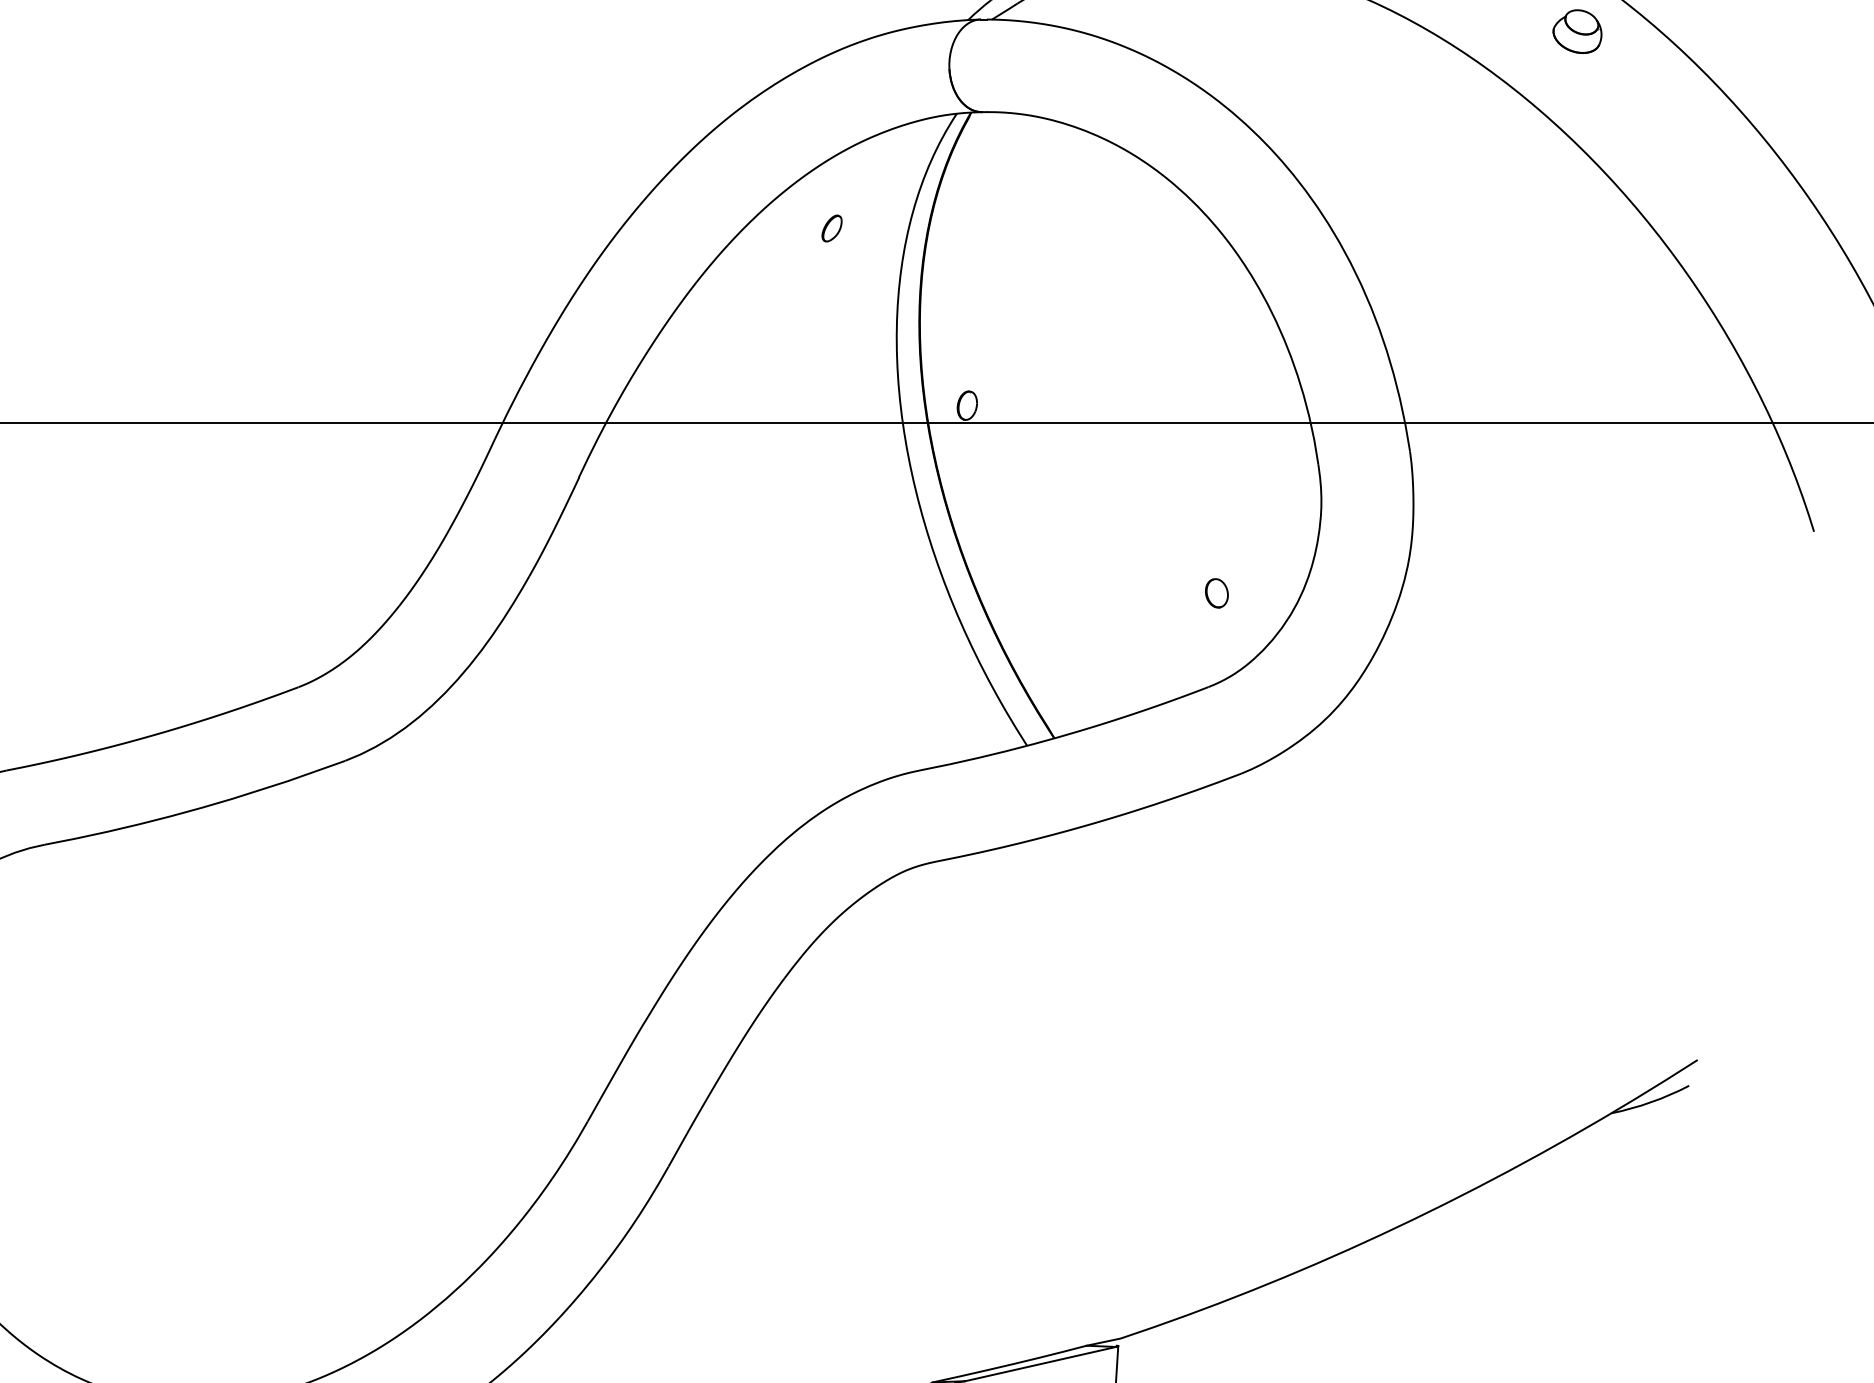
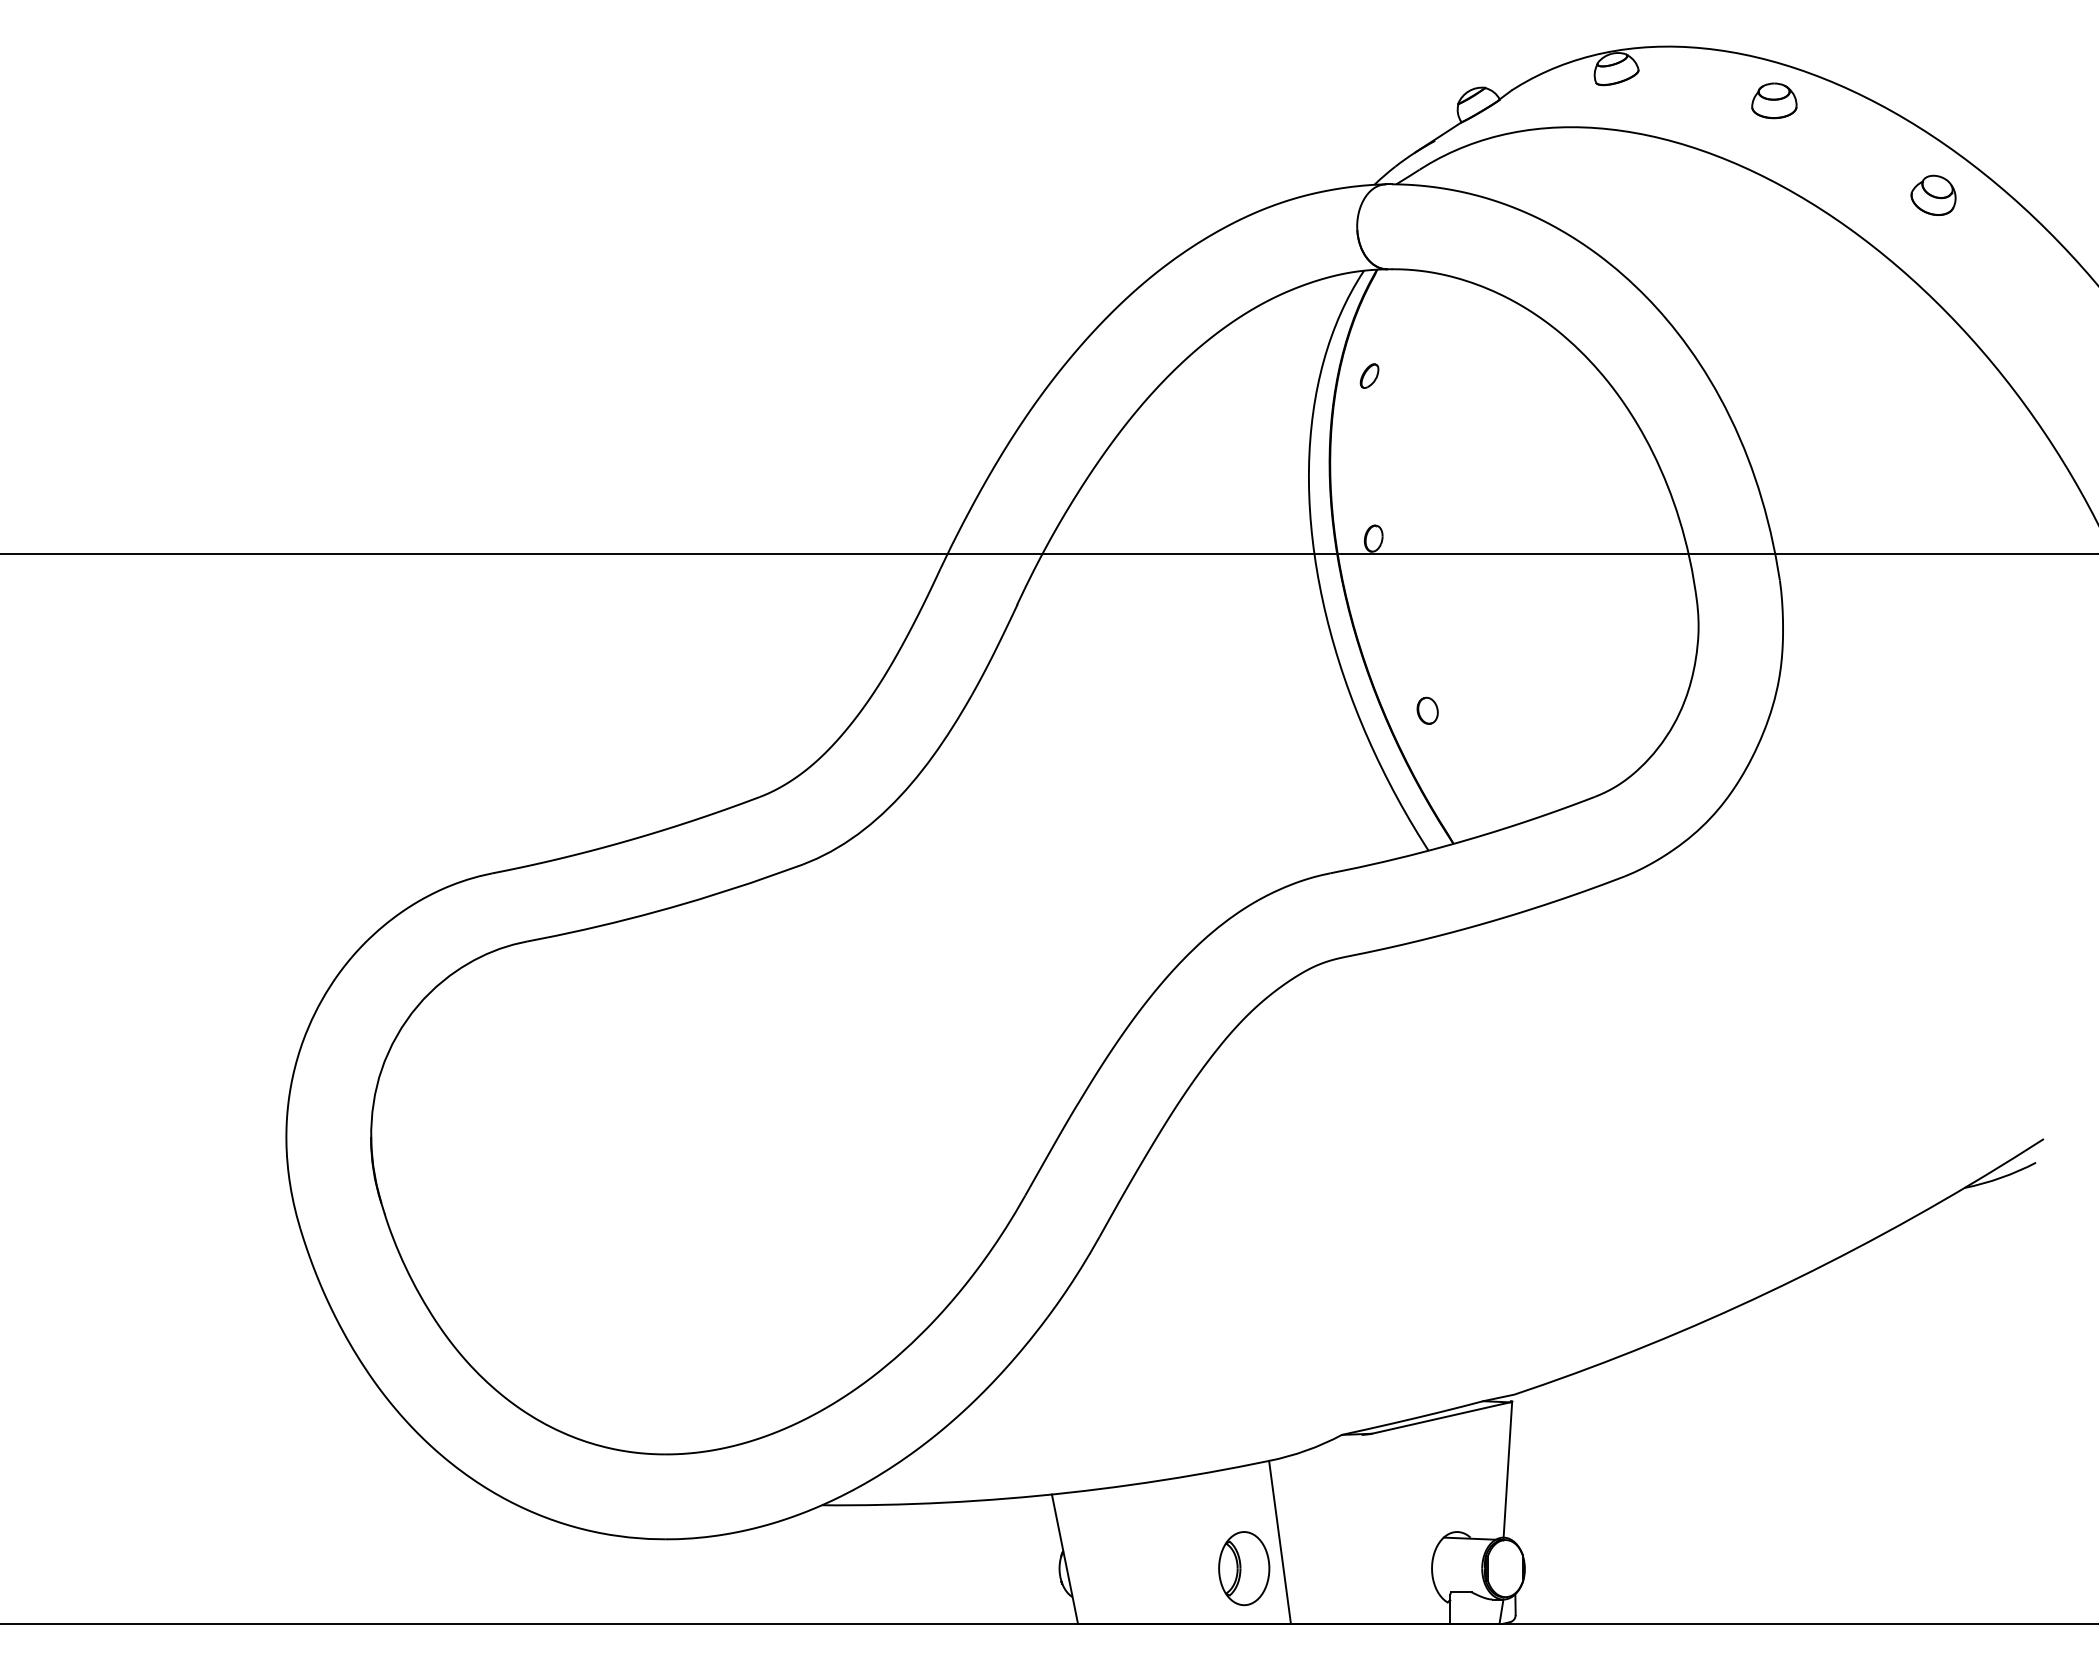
part: (831, 227) -> (1369, 375), moved
part: (1216, 592) -> (1427, 710), moved

